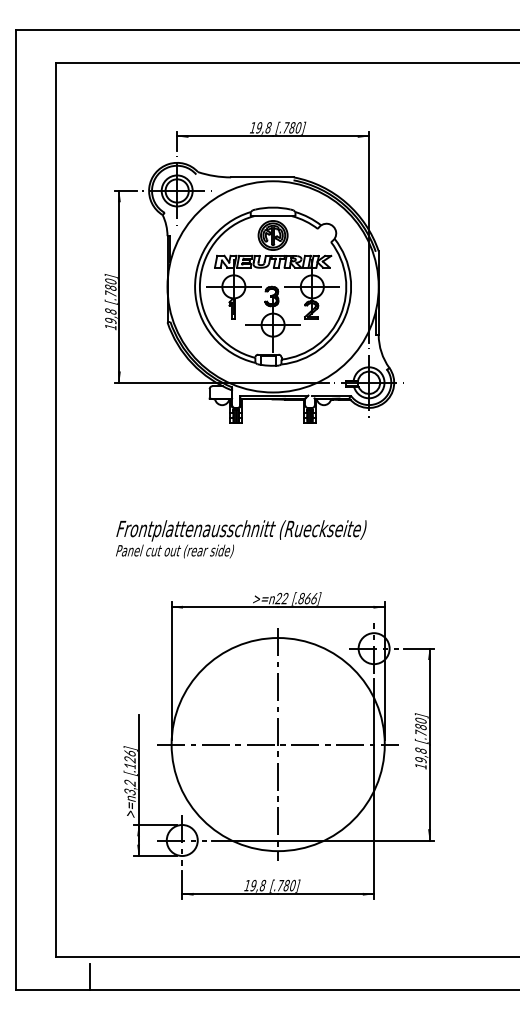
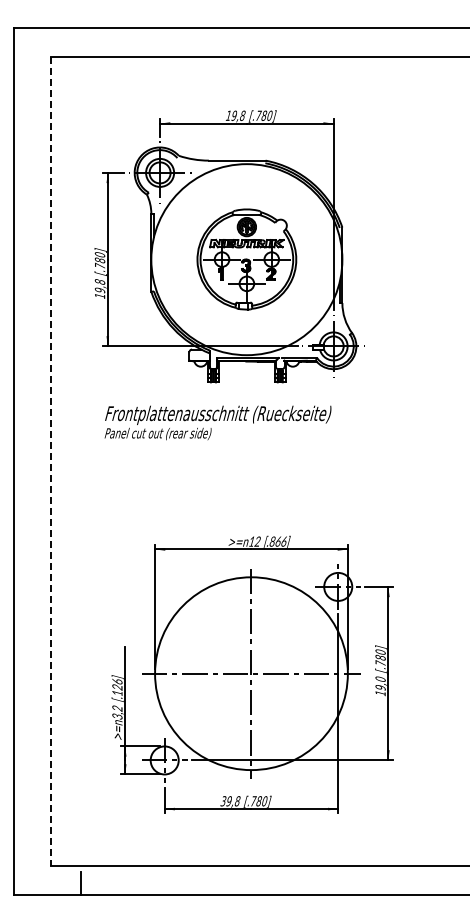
part: (272, 286) -> (246, 259), size x0.7
line: (56, 510) -> (50, 461), solid -> dashed
text: (240, 538) -> (217, 422), moved
text: (278, 598) -> (251, 541), 22 -> 12
text: (420, 750) -> (380, 679), 19,8 -> 19,0
text: (247, 885) -> (223, 801), 19,8 -> 39,8

